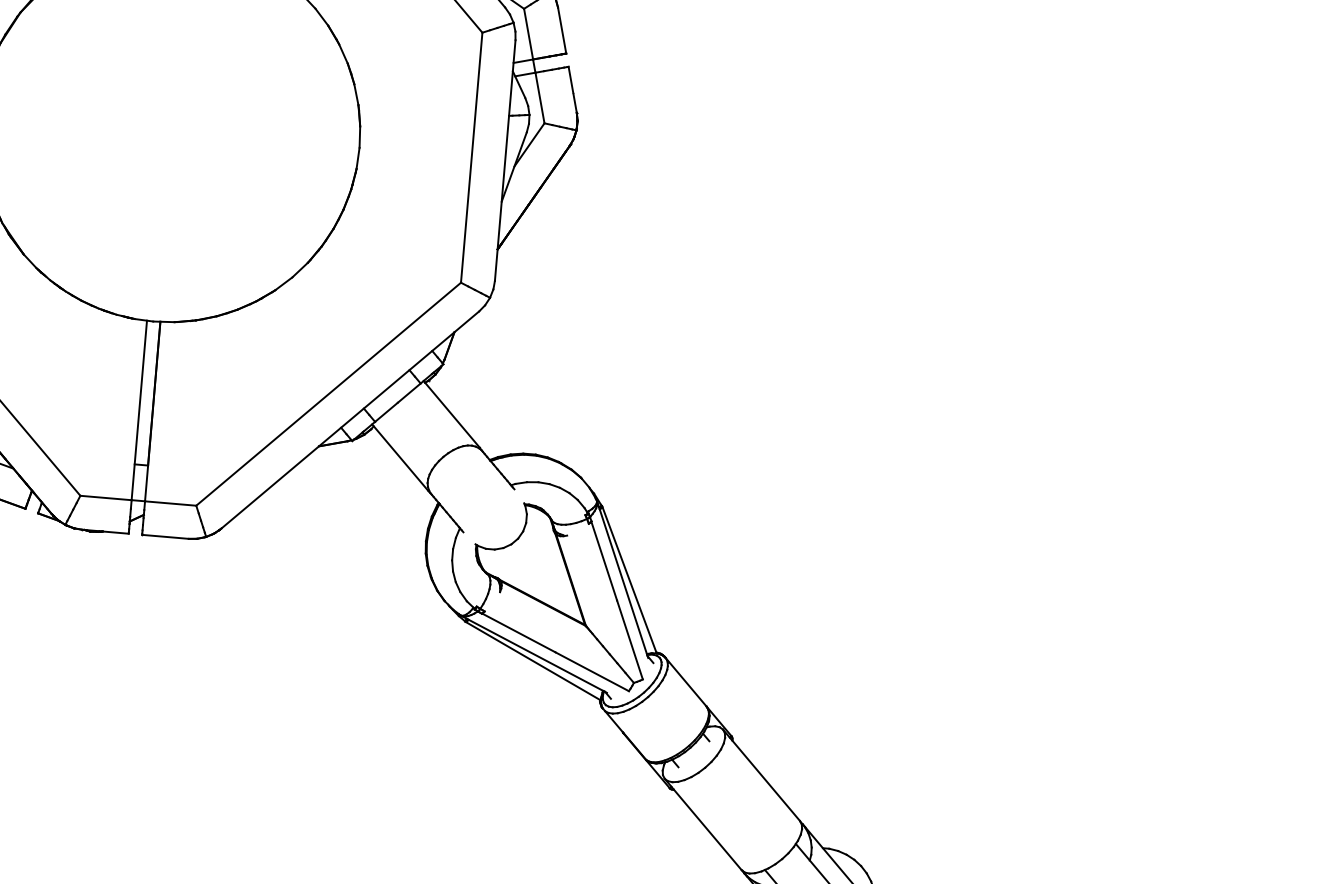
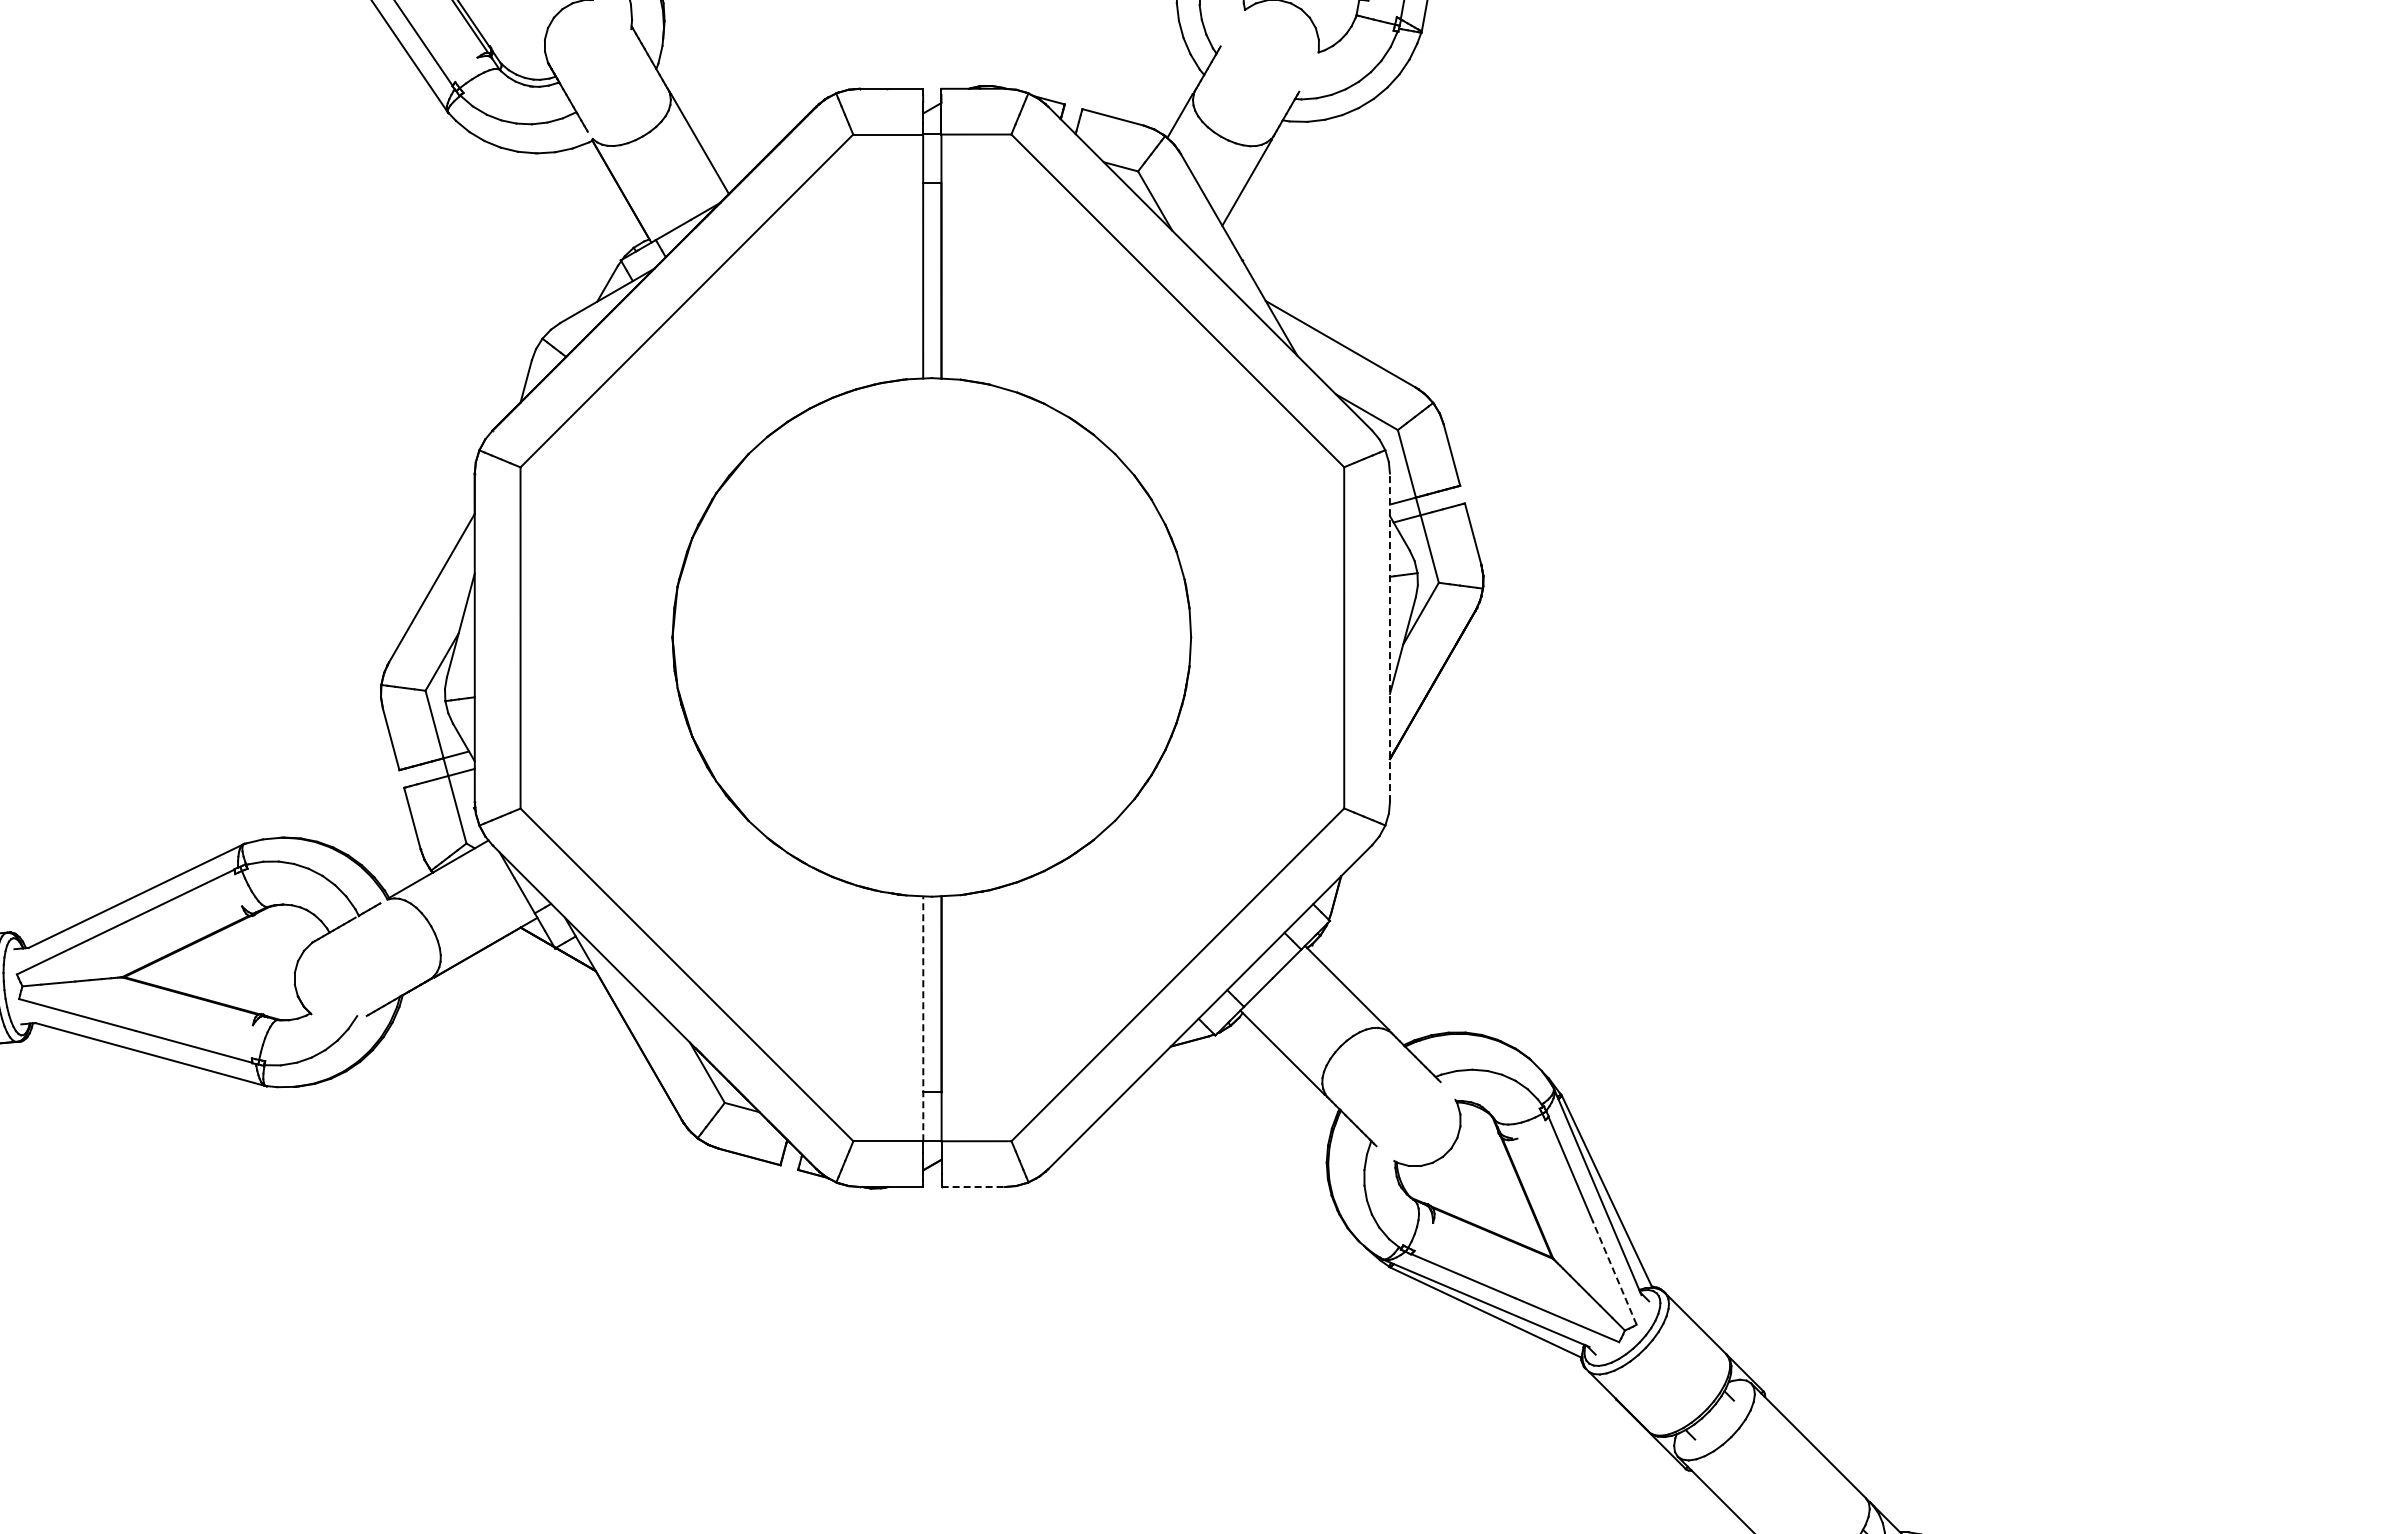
line: (504, 160) -> (1389, 637), solid -> dashed
line: (139, 410) -> (923, 1018), solid -> dashed
line: (165, 537) -> (973, 1187), solid -> dashed
line: (629, 639) -> (1614, 1272), solid -> dashed

